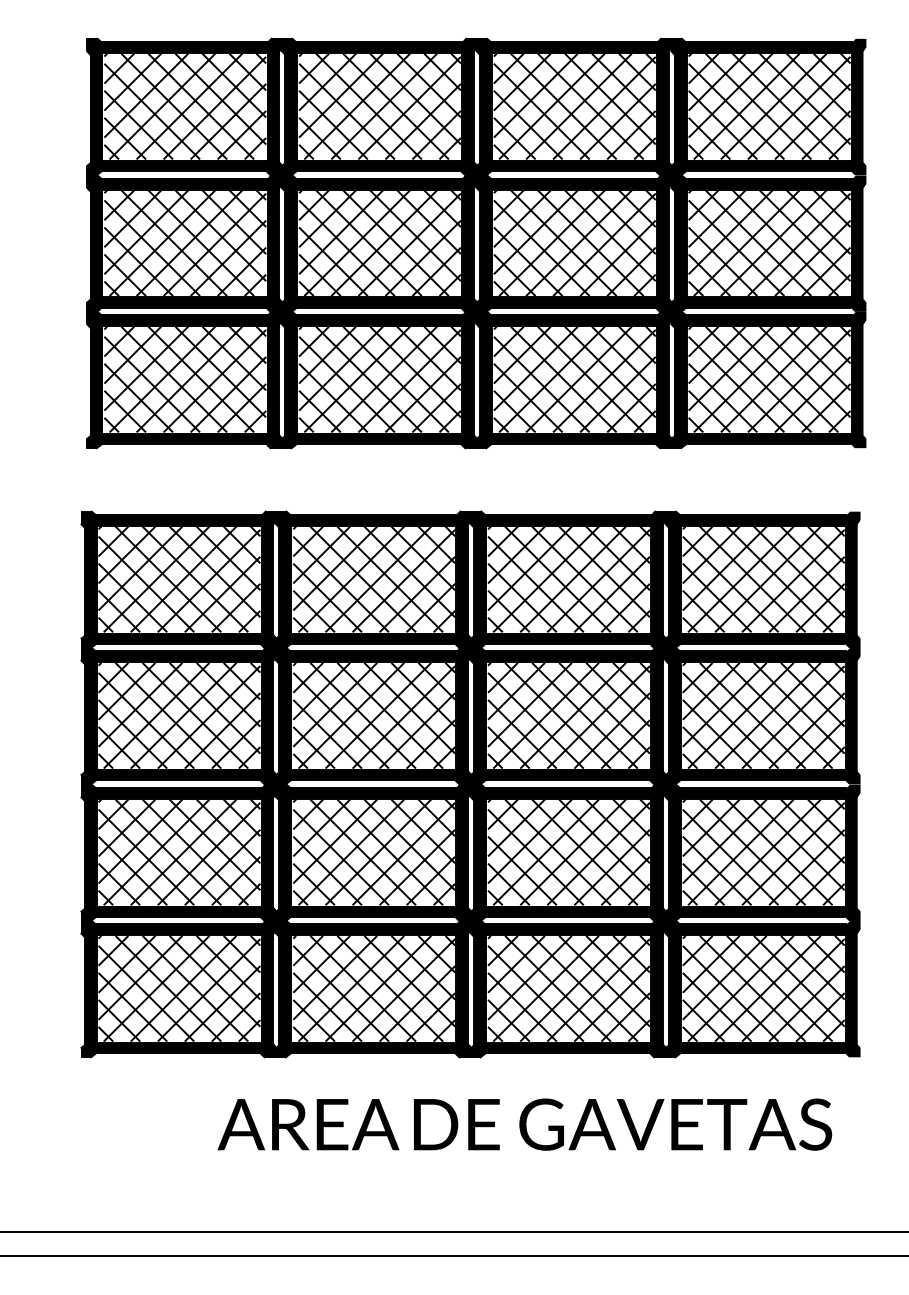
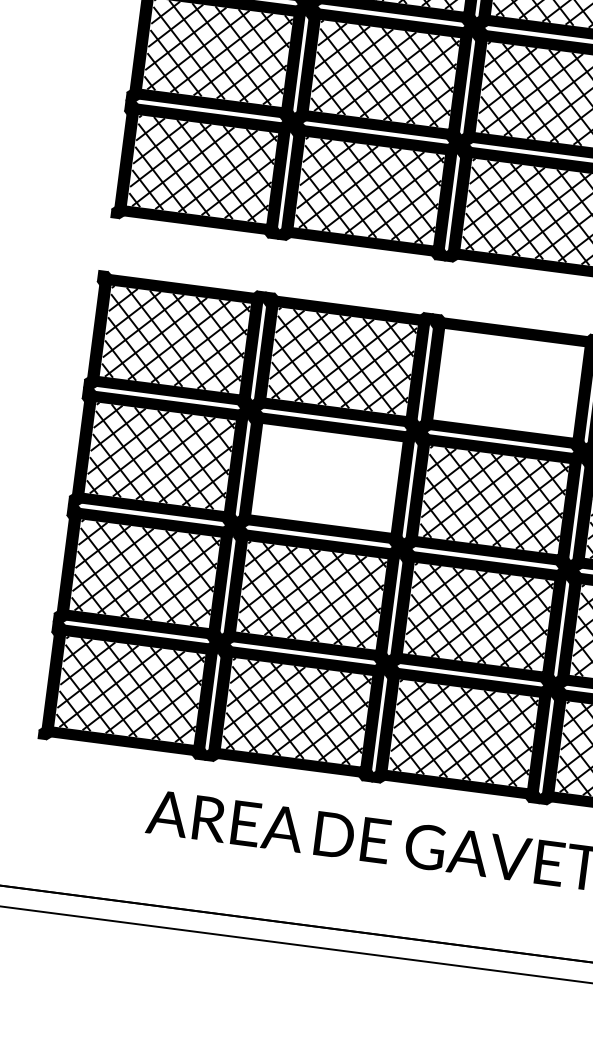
hatch: (568, 579) -> (508, 383), removed
hatch: (374, 715) -> (327, 478), removed

